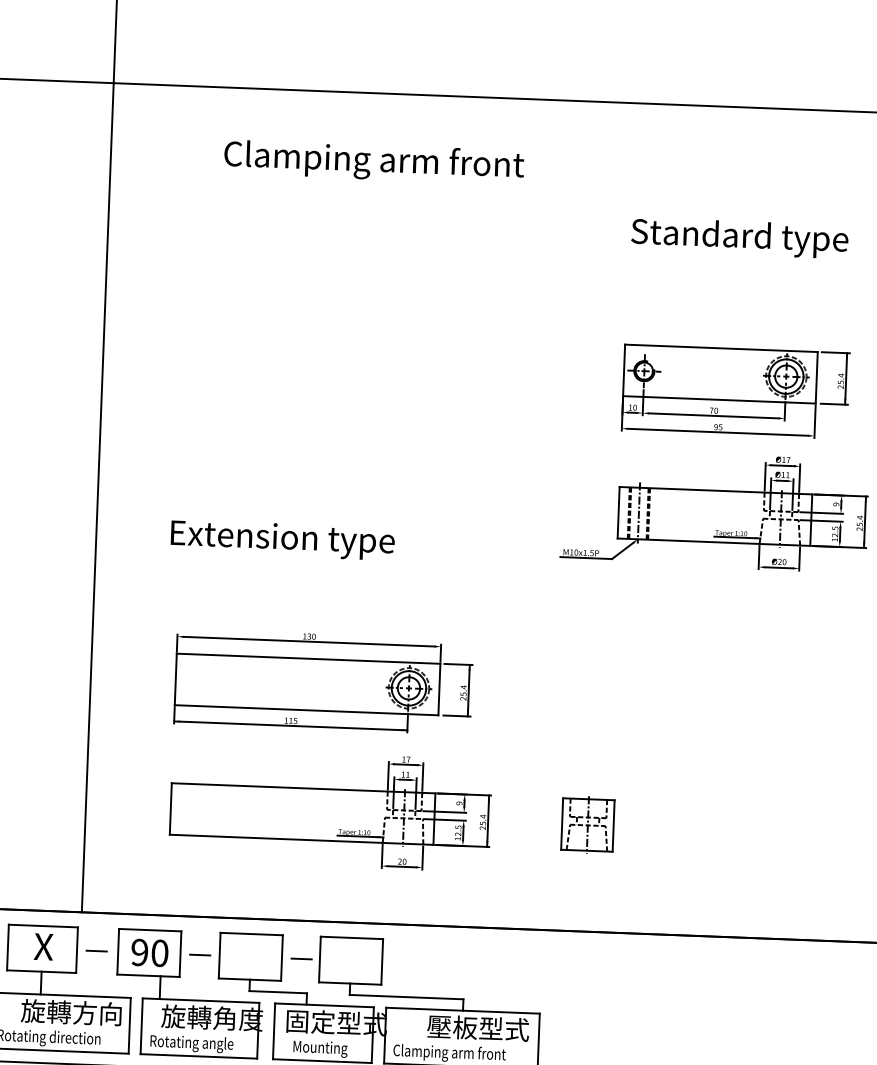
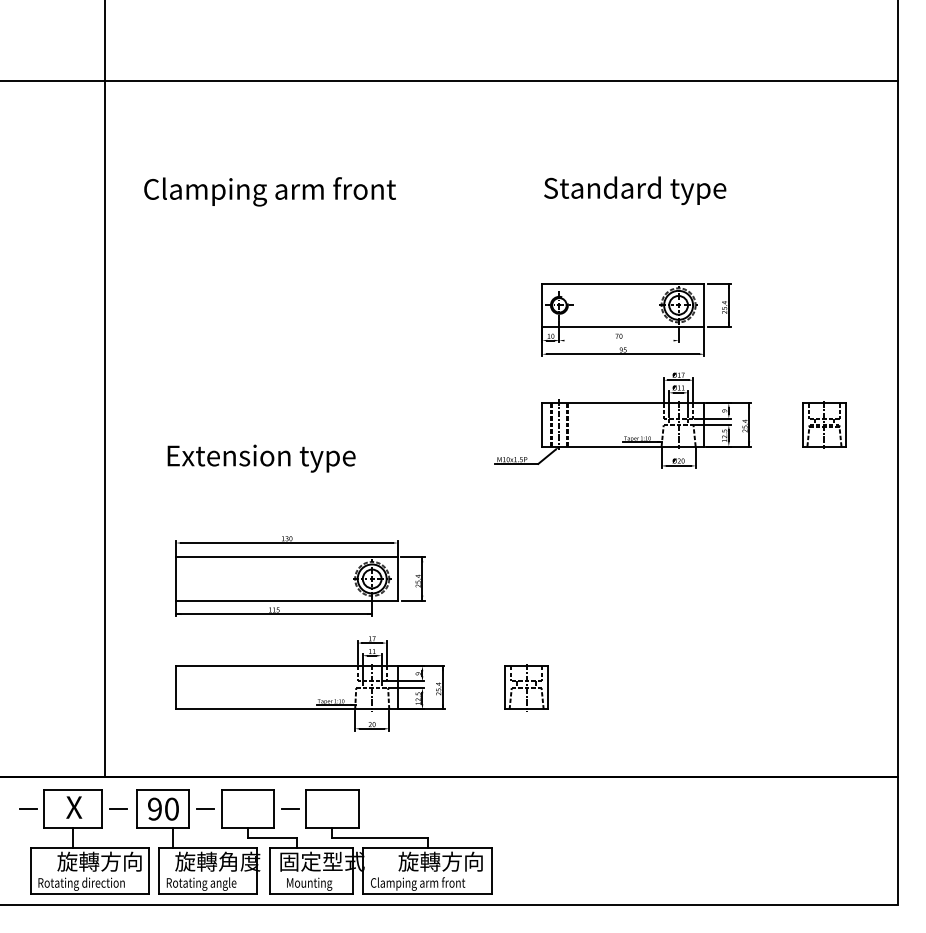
text: (373, 161) -> (269, 191), moved
line: (713, 415) -> (618, 340), removed
text: (477, 1027) -> (440, 861), 壓板型式 -> 旋轉方向

